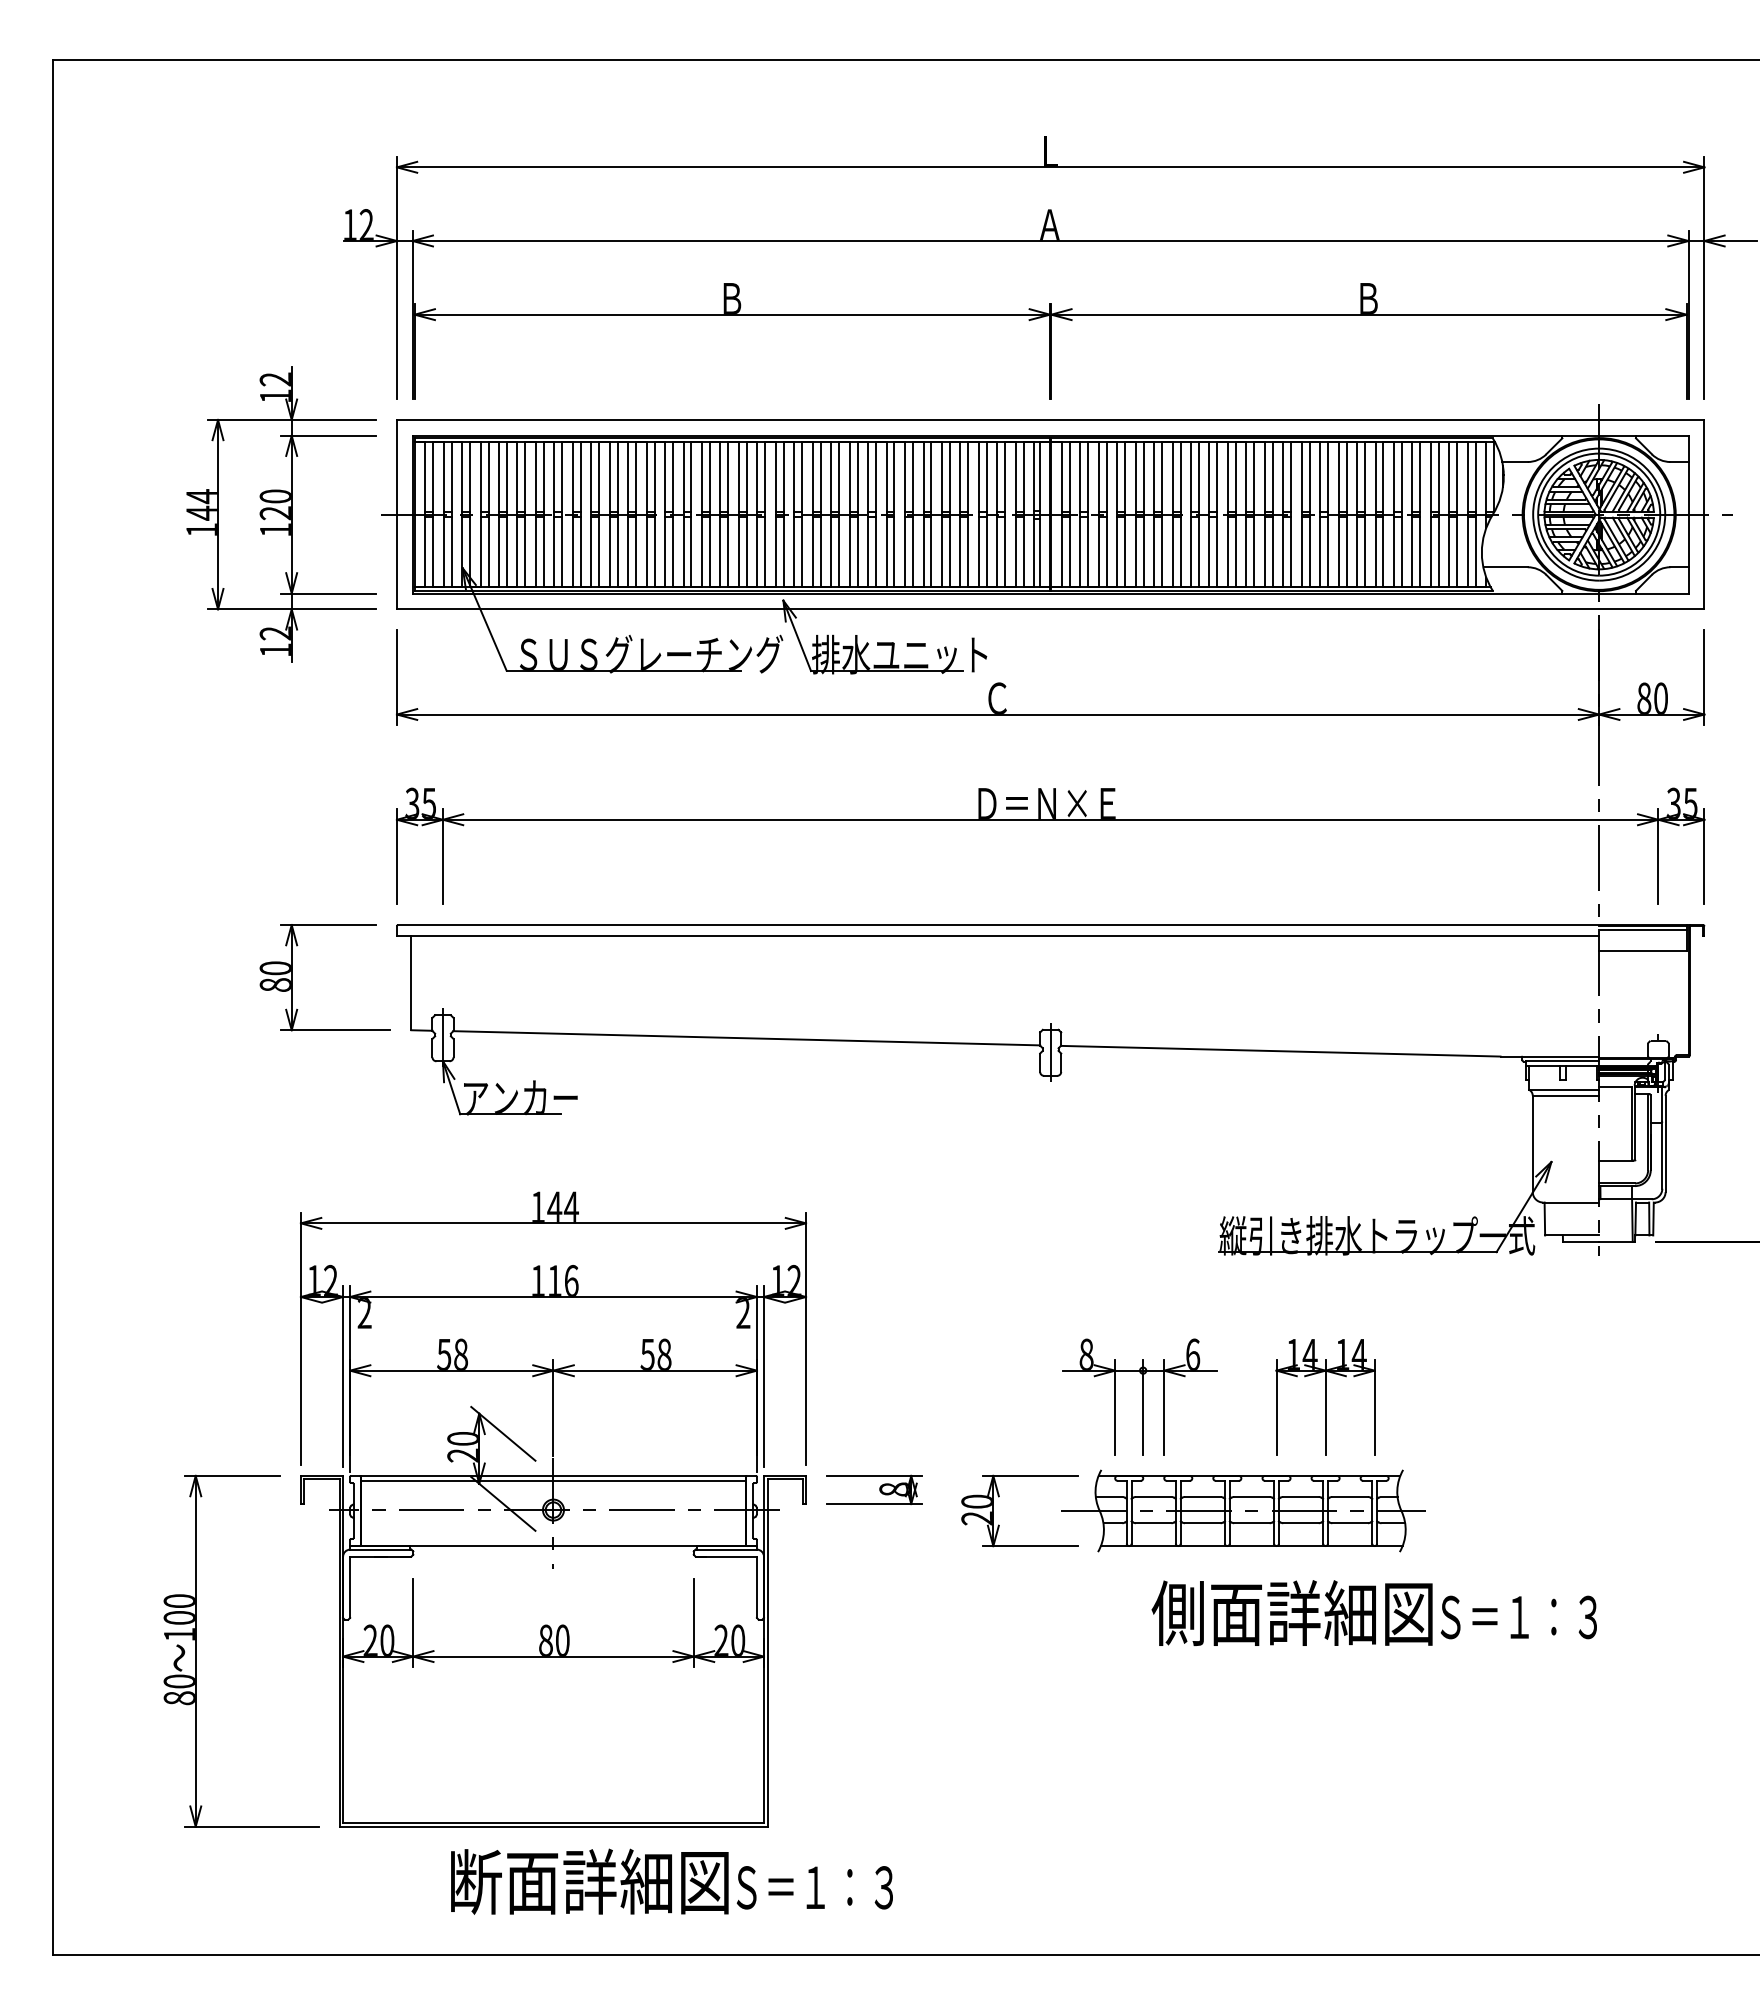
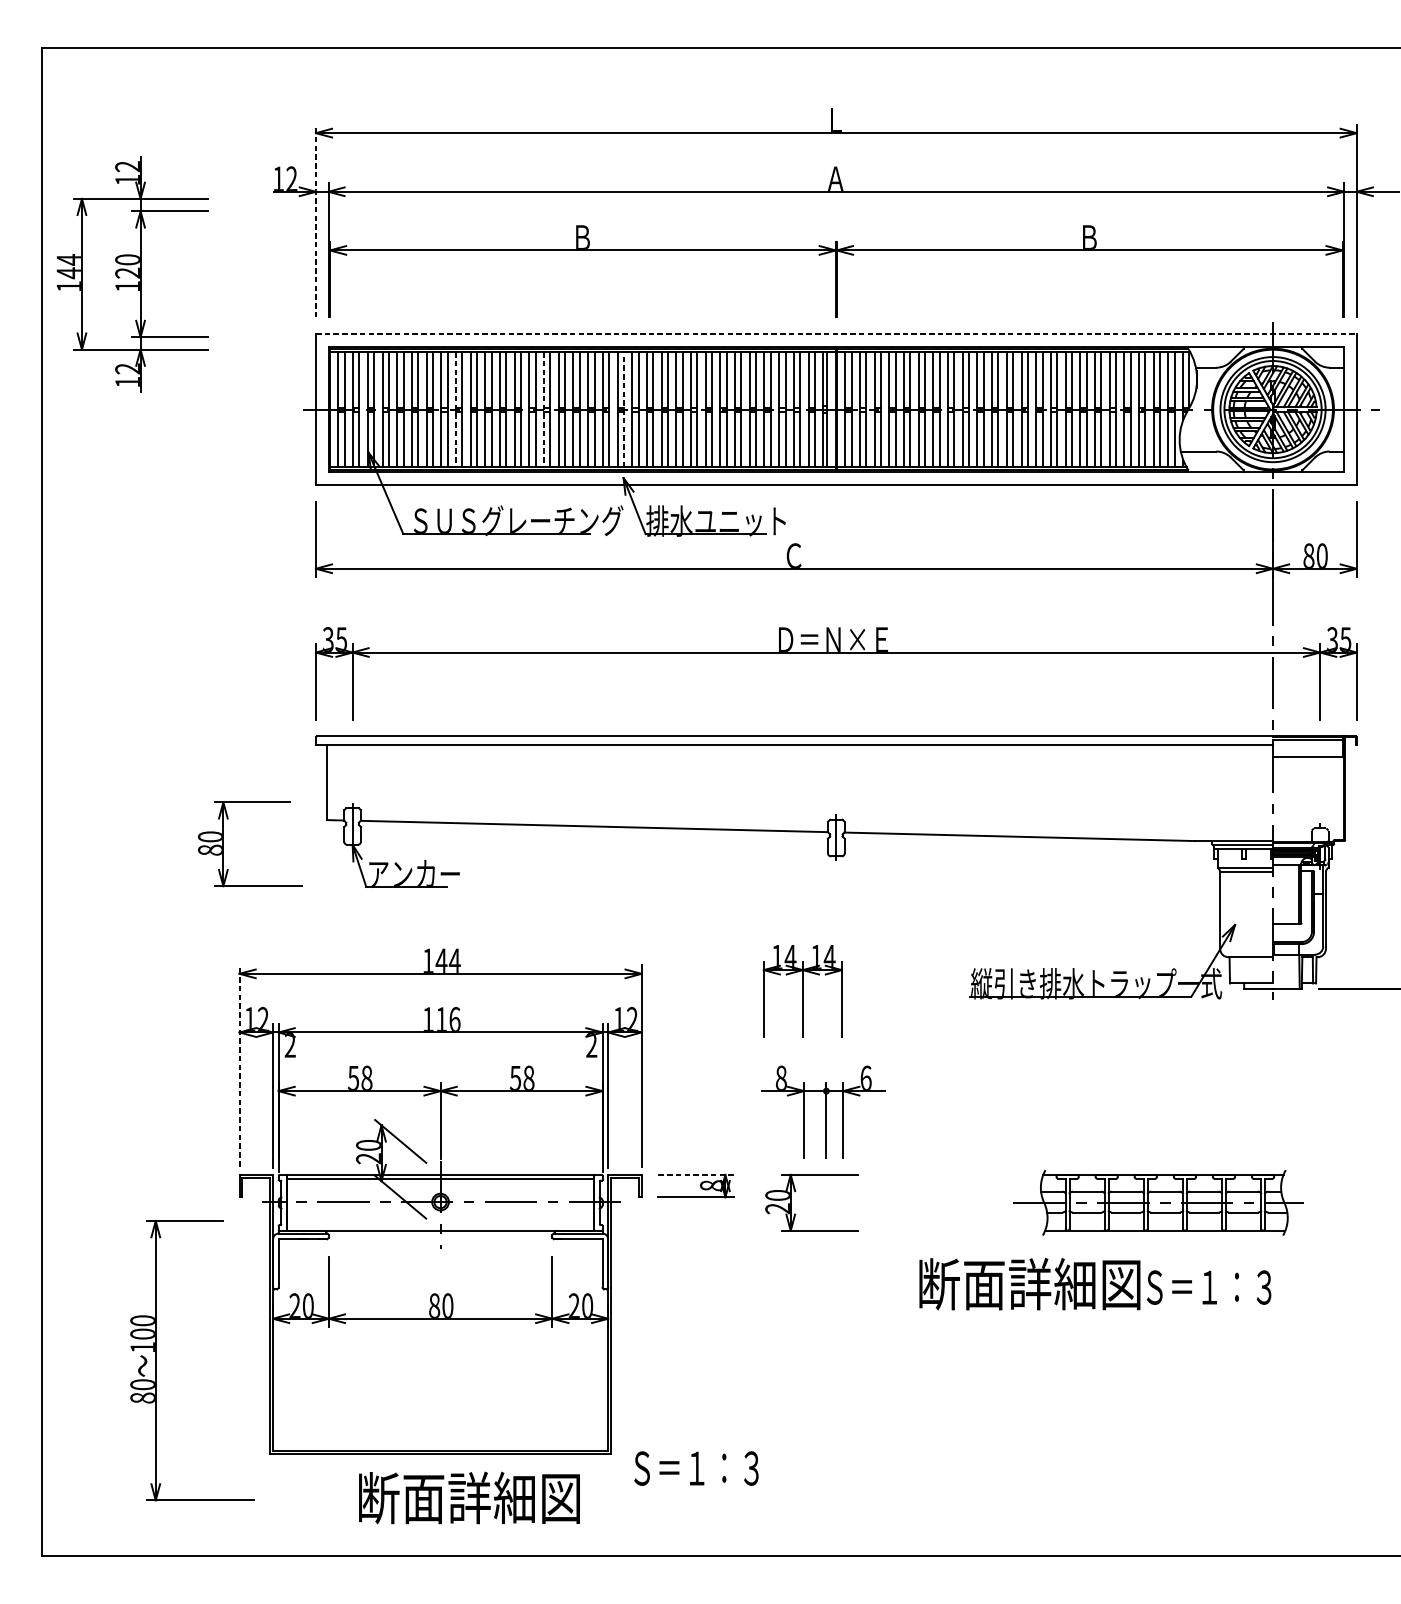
line: (396, 277) -> (315, 220), solid -> dashed
line: (1050, 419) -> (836, 333), solid -> dashed
part: (281, 514) -> (132, 274), moved
line: (783, 514) -> (623, 409), solid -> dashed
line: (572, 515) -> (455, 410), solid -> dashed
line: (683, 515) -> (544, 410), solid -> dashed
part: (292, 977) -> (224, 844), moved
line: (300, 1338) -> (239, 1065), solid -> dashed
part: (1139, 1396) -> (823, 1111), moved
part: (1325, 1397) -> (802, 991), moved
line: (874, 1475) -> (696, 1174), solid -> dashed
part: (1243, 1510) -> (1158, 1202), moved
text: (1178, 1613) -> (938, 1284), 側面詳細図 -> 断面詳細図
part: (196, 1650) -> (156, 1360), moved
text: (814, 1887) -> (696, 1468), moved

